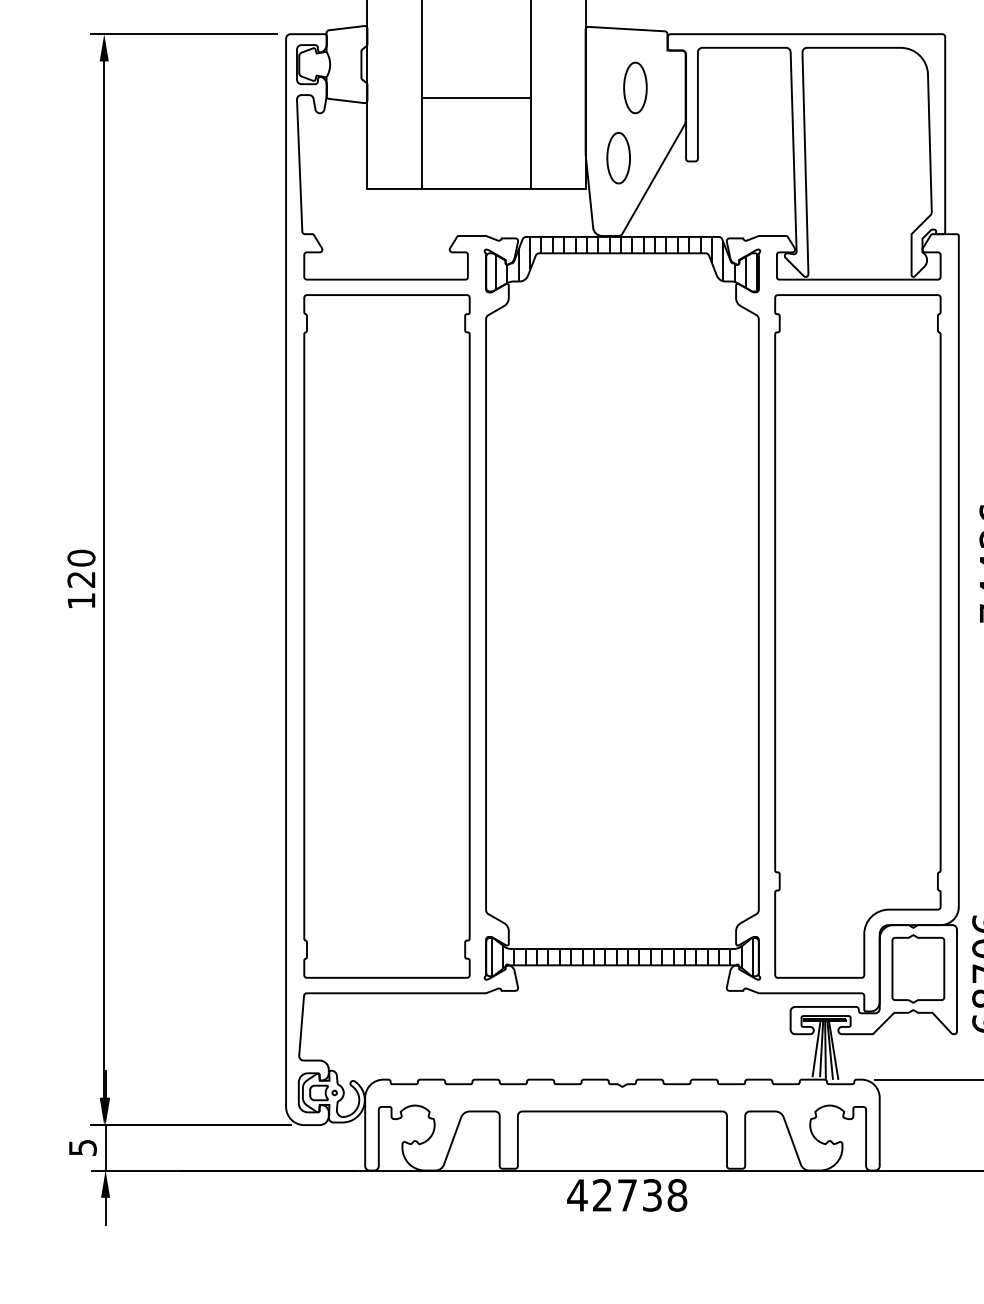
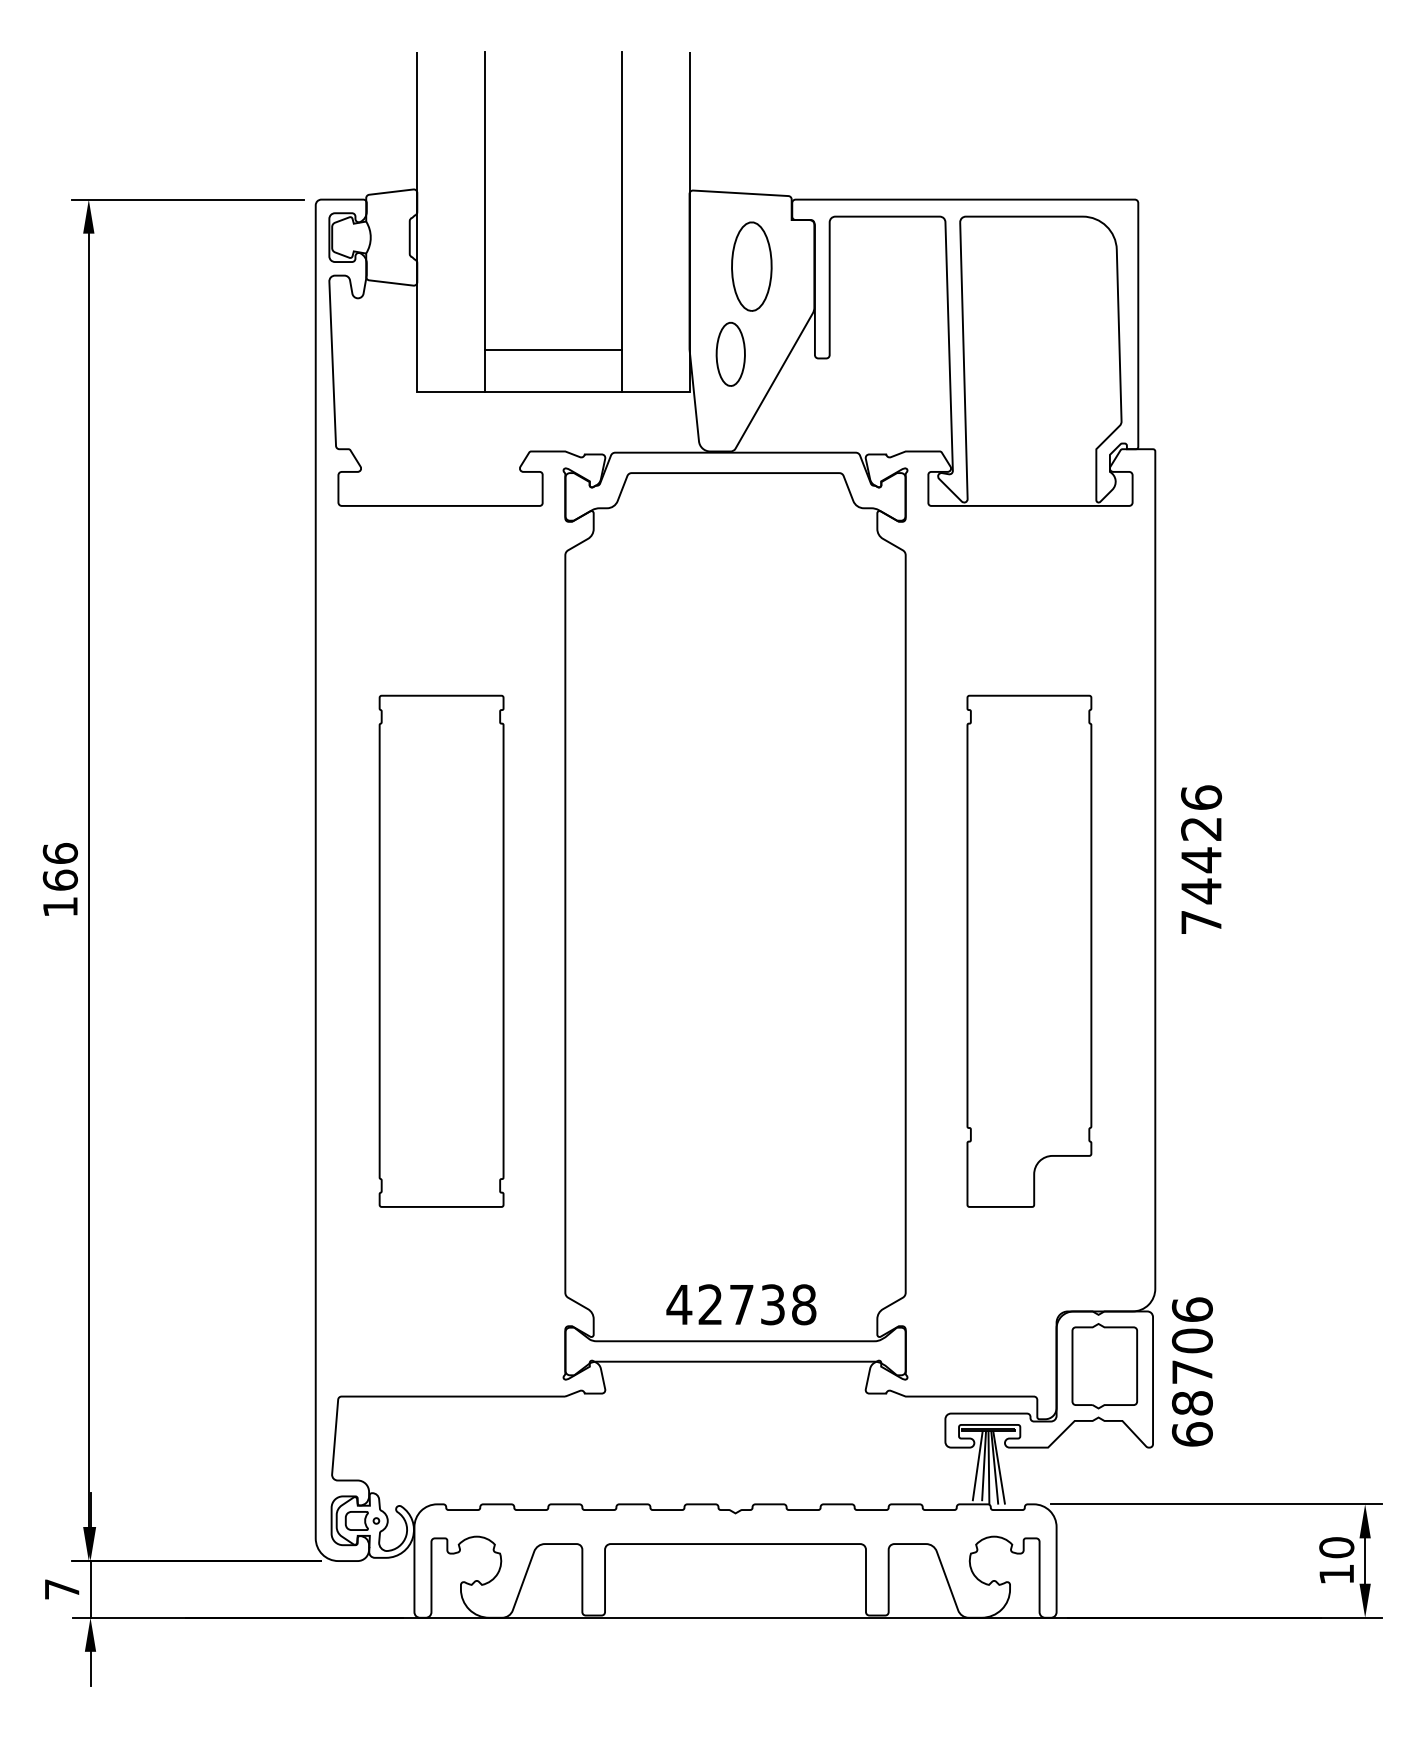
part: (635, 87) -> (751, 266), size x1.4
line: (476, 98) -> (553, 350), moved
hatch: (626, 263) -> (740, 485), removed
text: (80, 568) -> (59, 866), 120 -> 166
part: (386, 636) -> (441, 951), size x0.6
part: (858, 636) -> (1029, 951), size x0.6
hatch: (622, 957) -> (735, 1351), removed
text: (83, 1147) -> (62, 1589), 5 -> 7
text: (627, 1195) -> (741, 1304), moved

